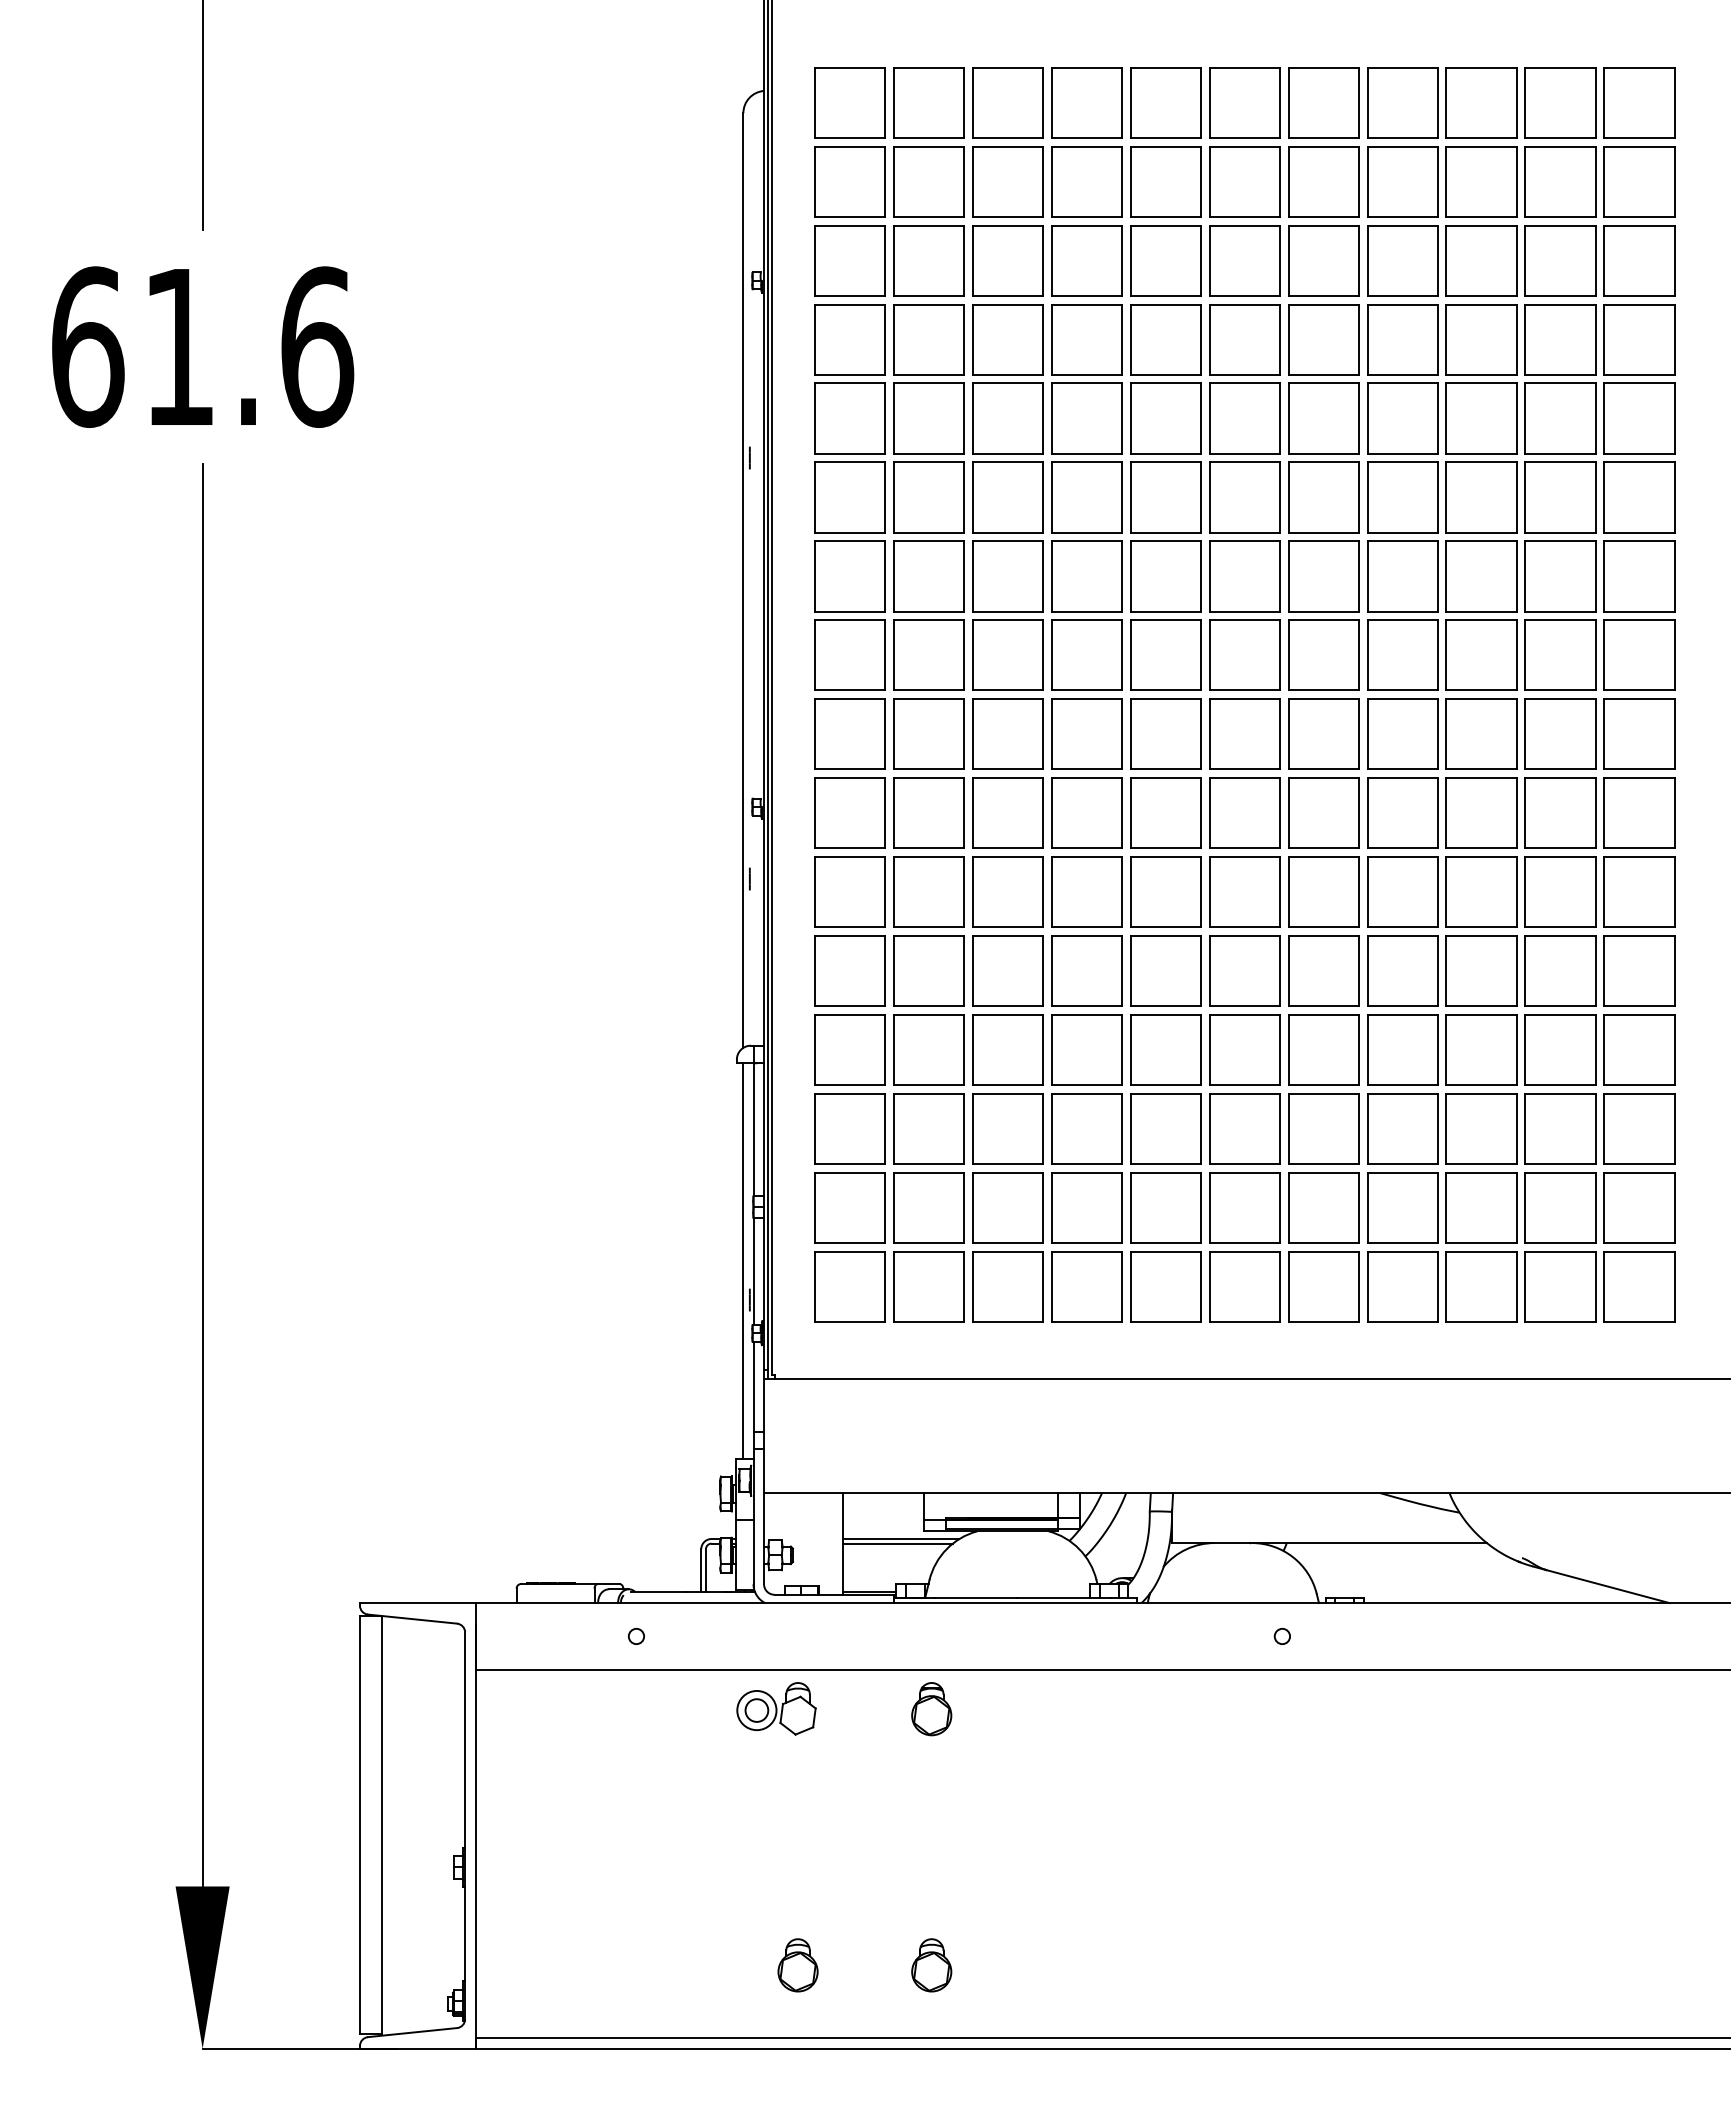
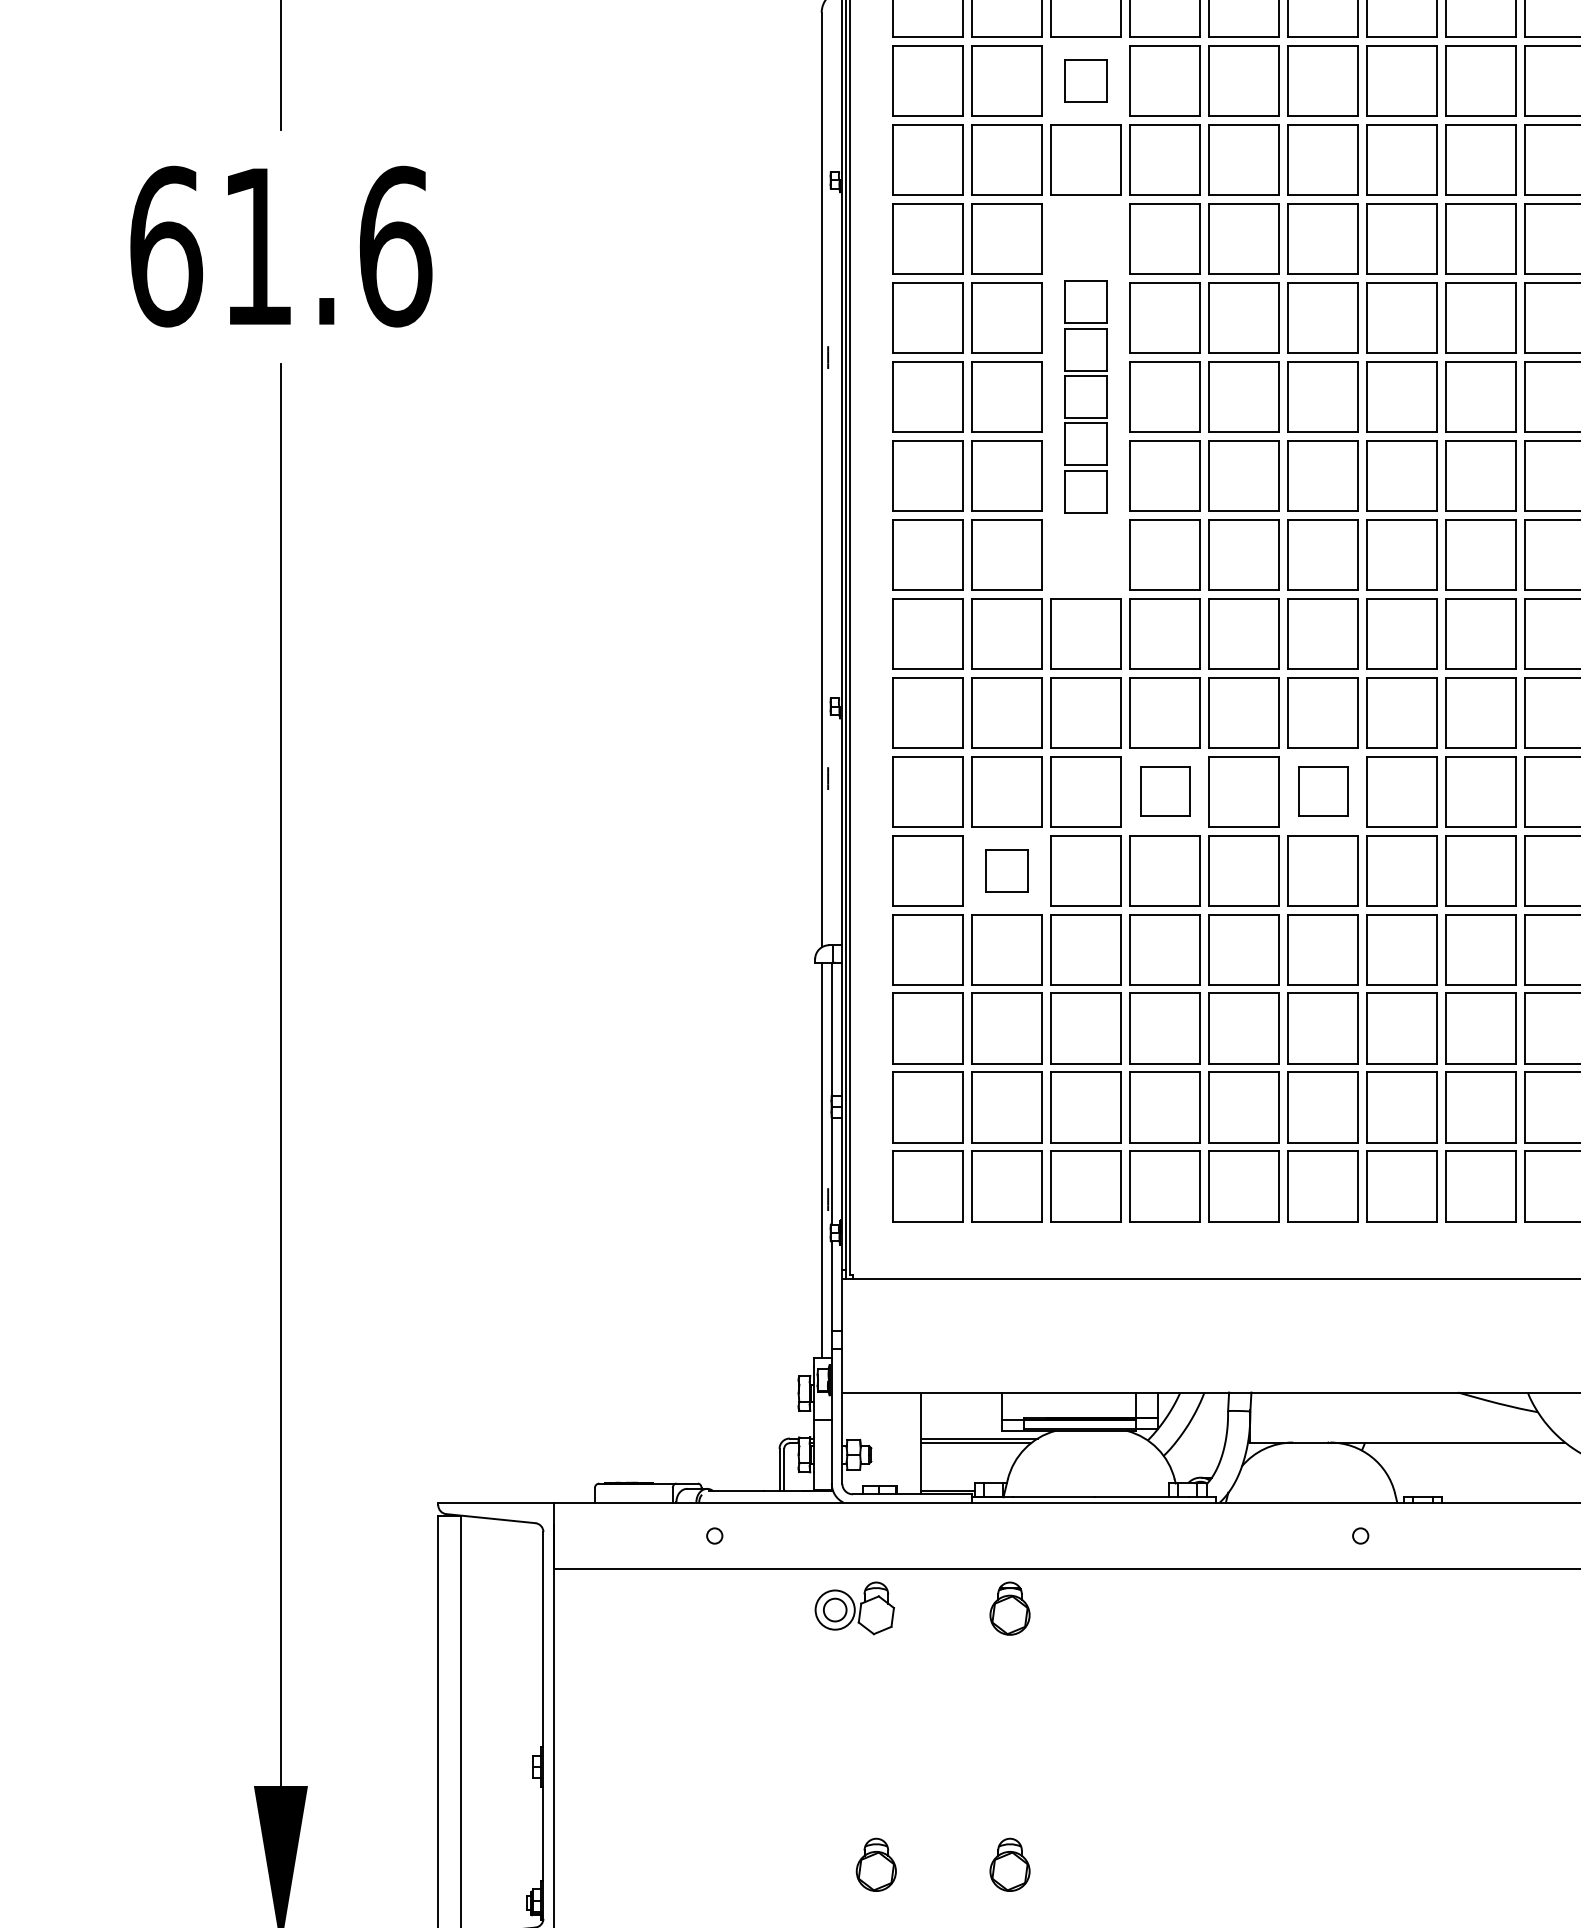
part: (1007, 181) -> (1085, 81), size x0.6
part: (1007, 497) -> (1085, 397), size x0.6
part: (1086, 891) -> (1164, 791), size x0.7
part: (1244, 891) -> (1322, 791), size x0.7
part: (928, 970) -> (1006, 870), size x0.6

